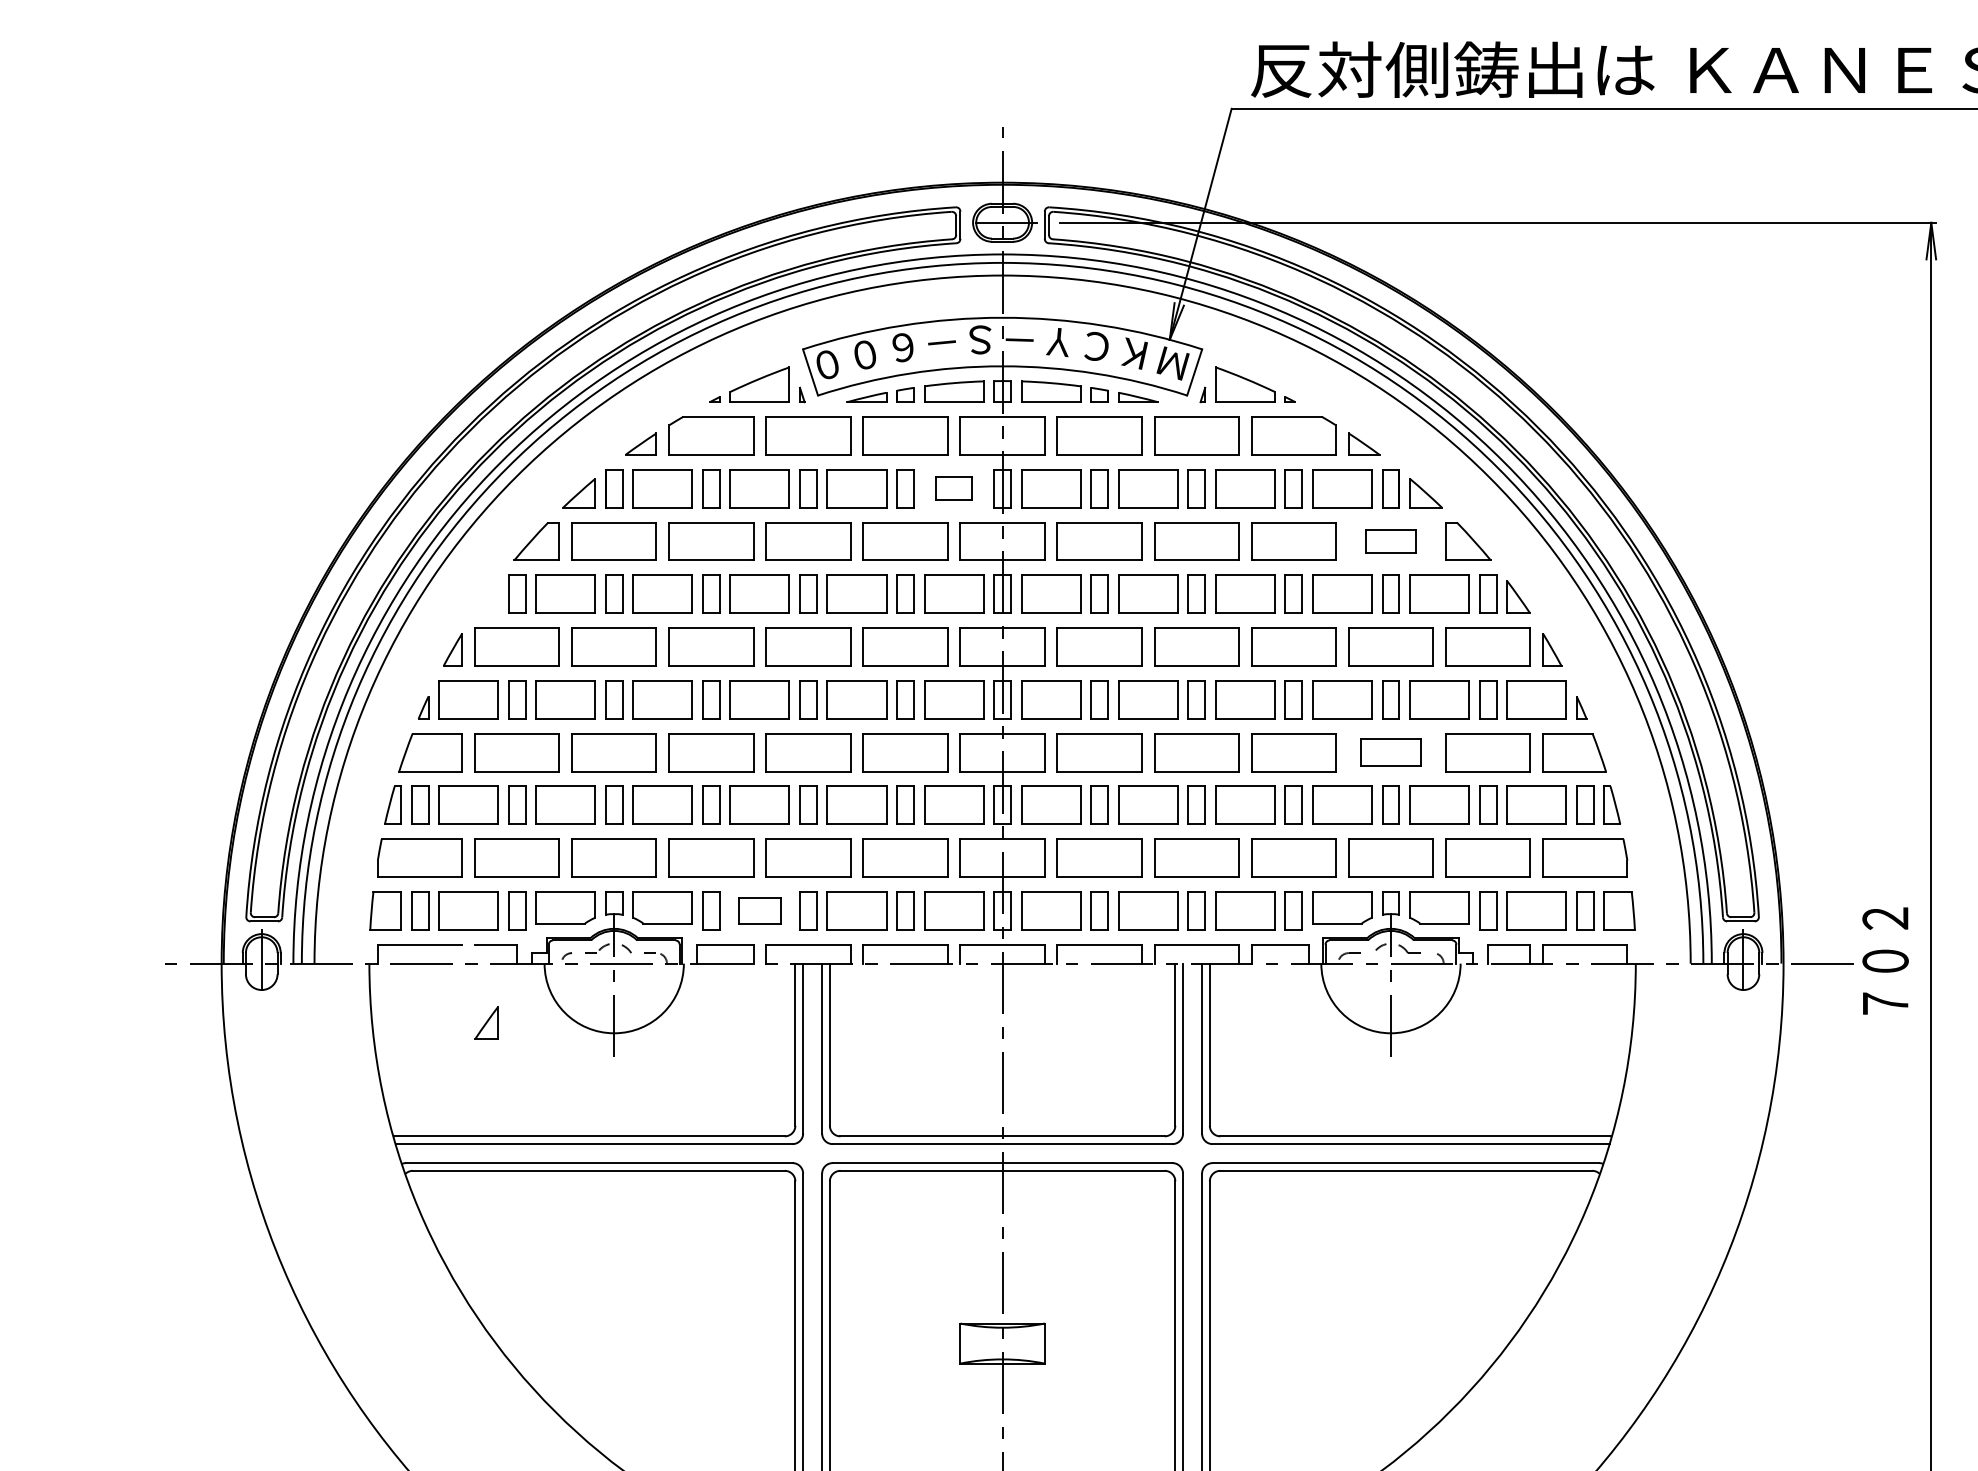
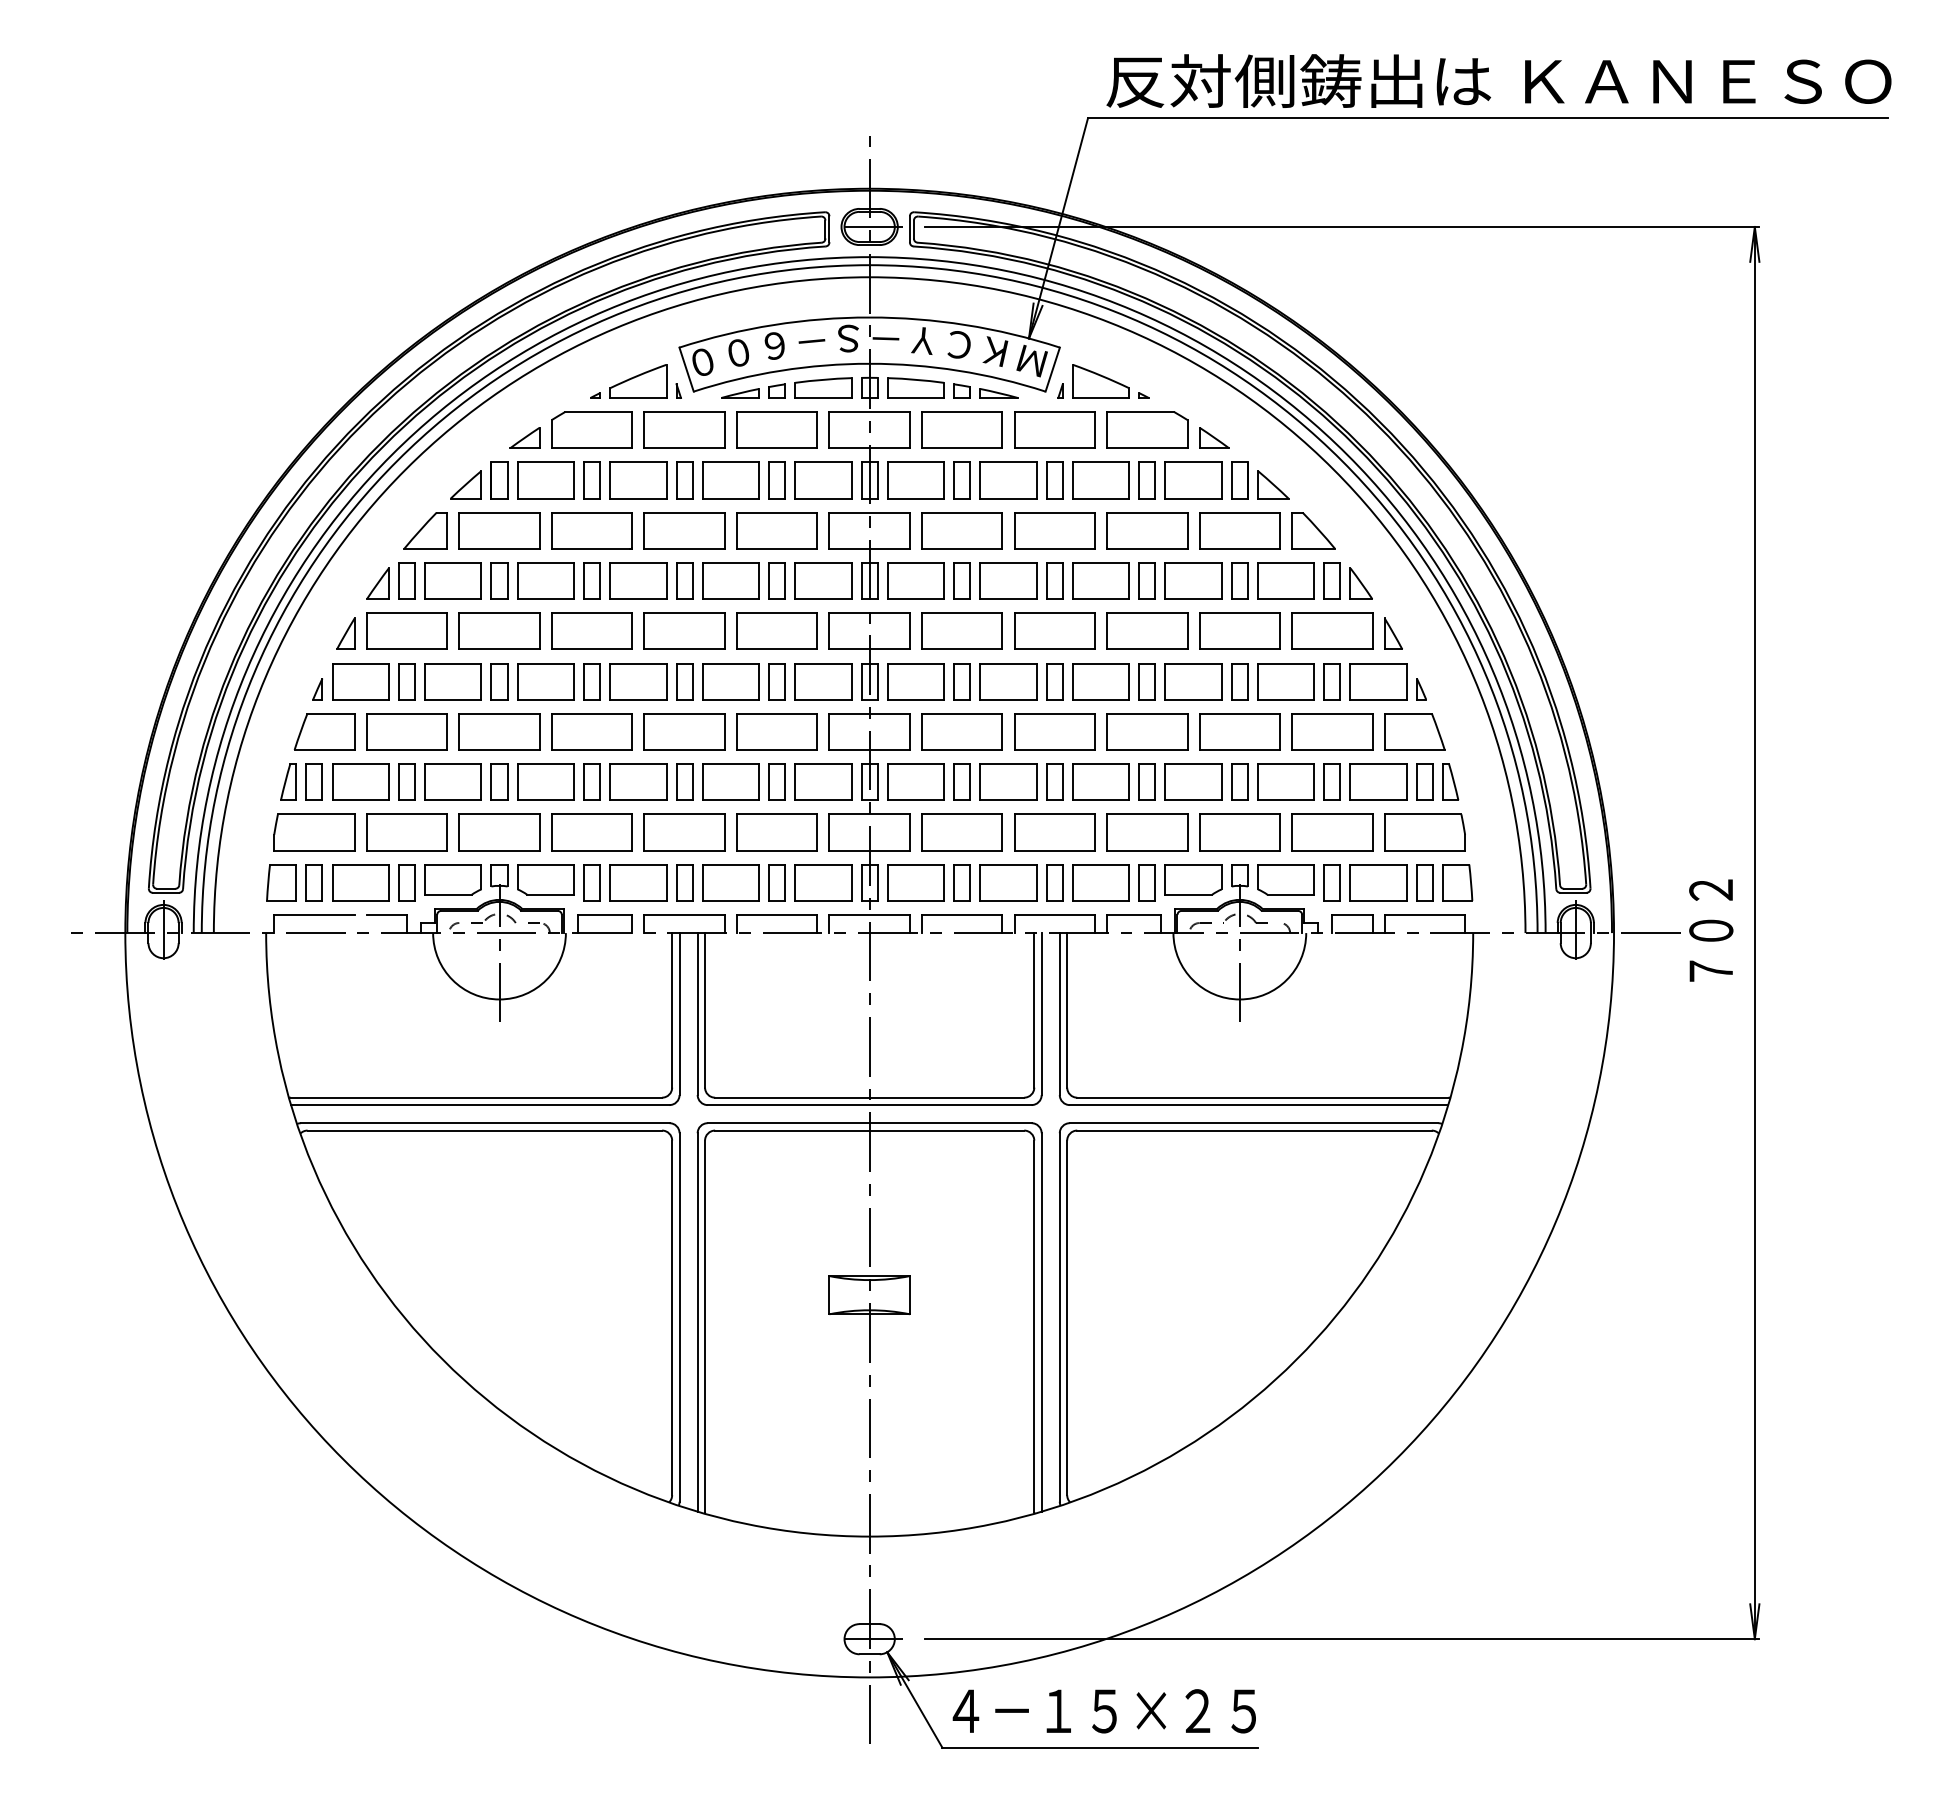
part: (954, 488) -> (823, 480), size x1.67
part: (1390, 541) -> (1239, 530), size x1.67
part: (1390, 752) -> (1239, 731), size x1.43
part: (760, 910) -> (638, 882), size x1.43
part: (486, 1022) -> (377, 583), moved

